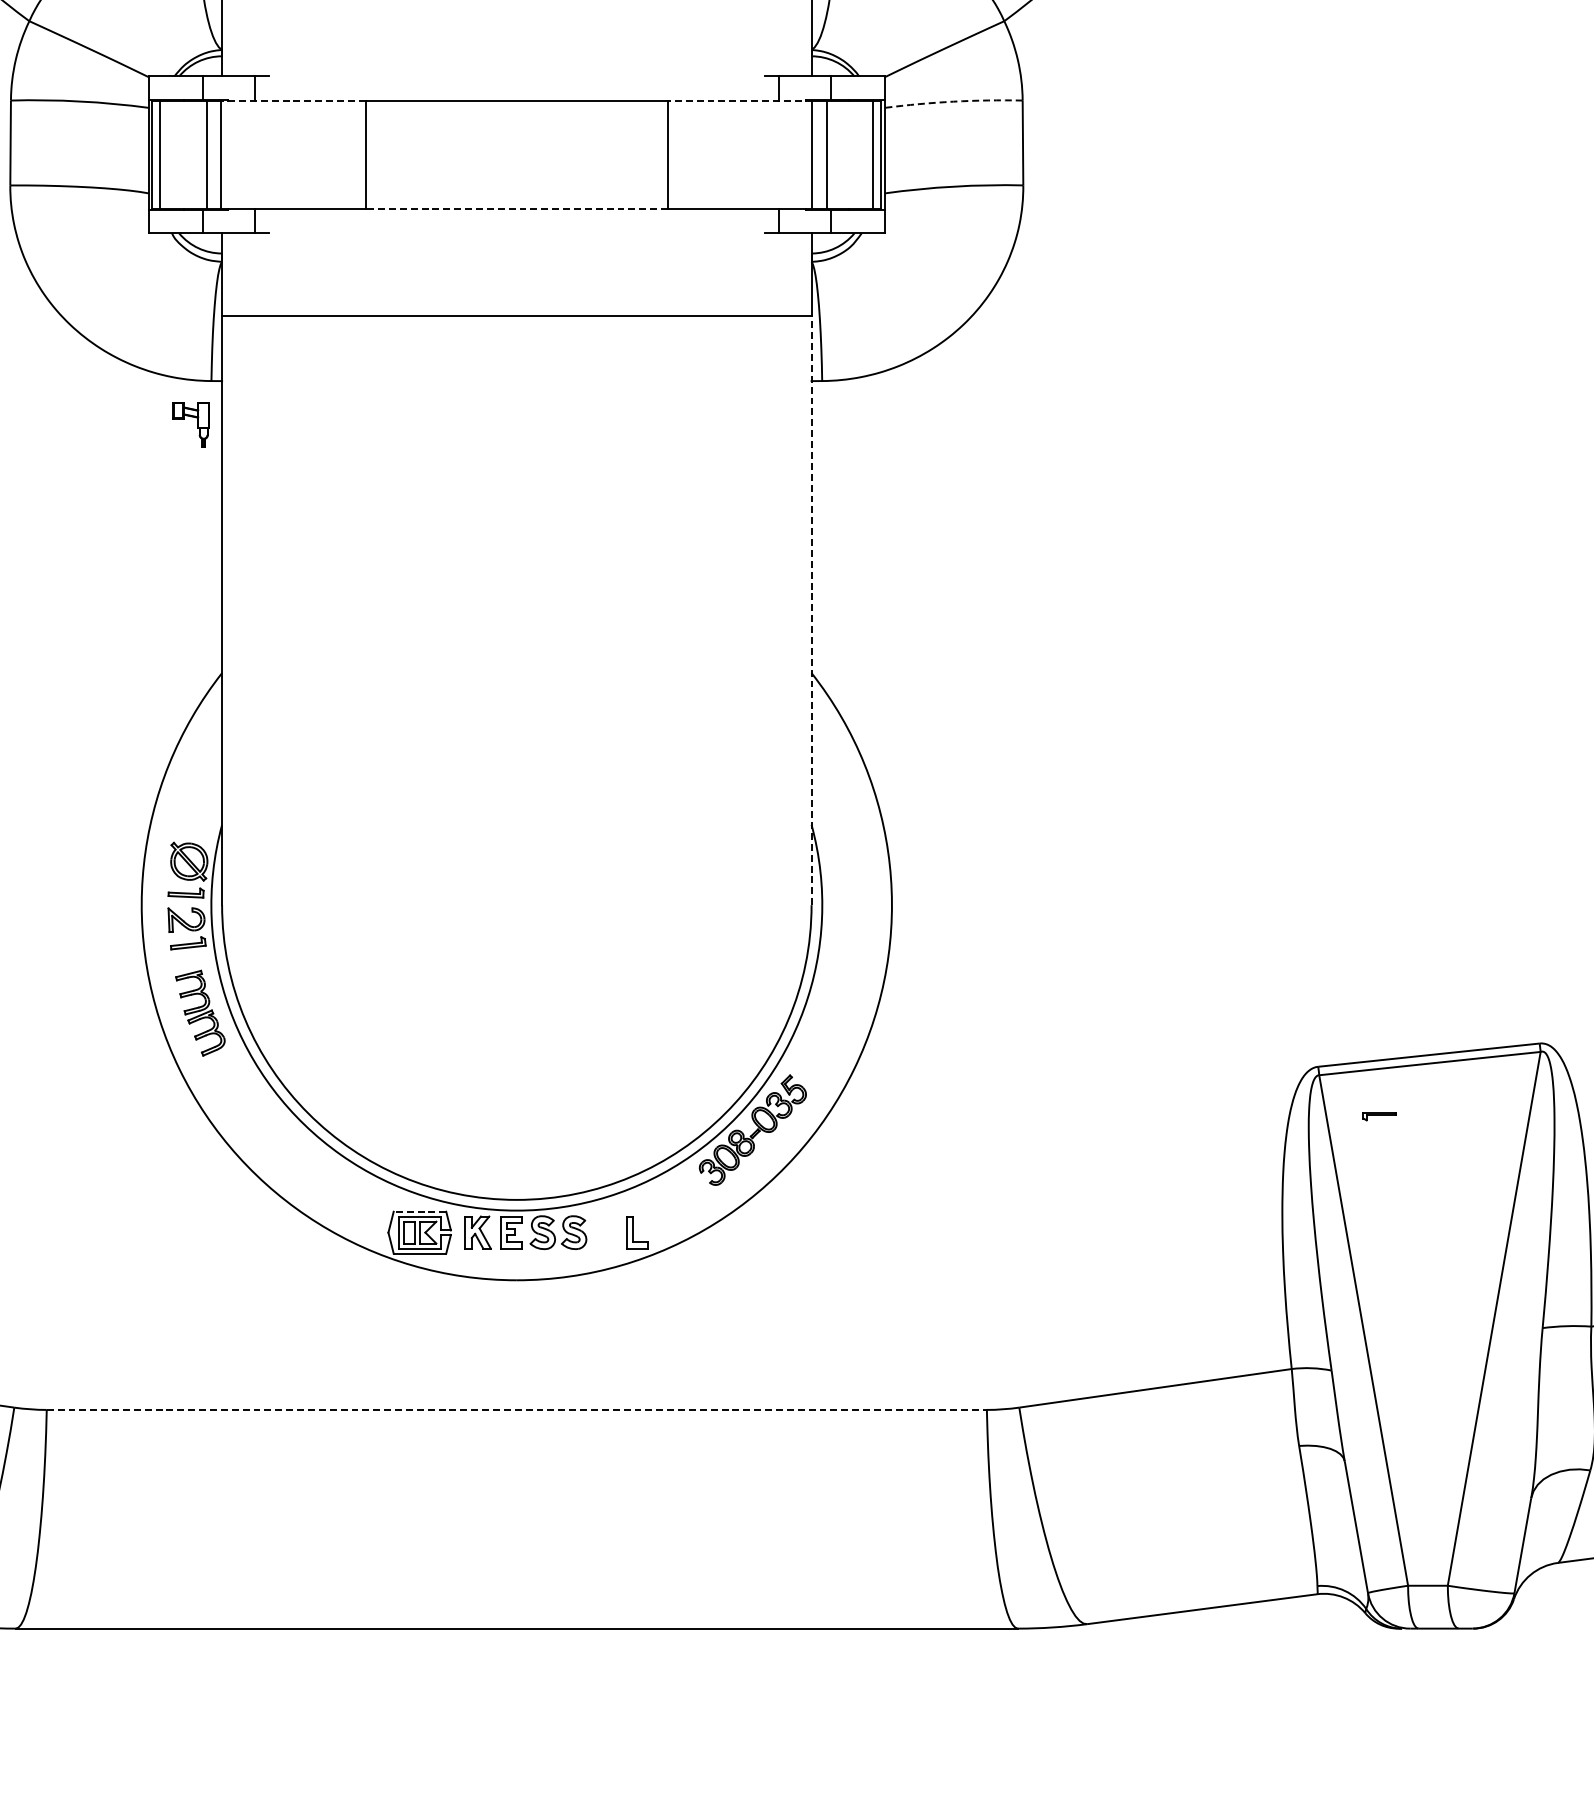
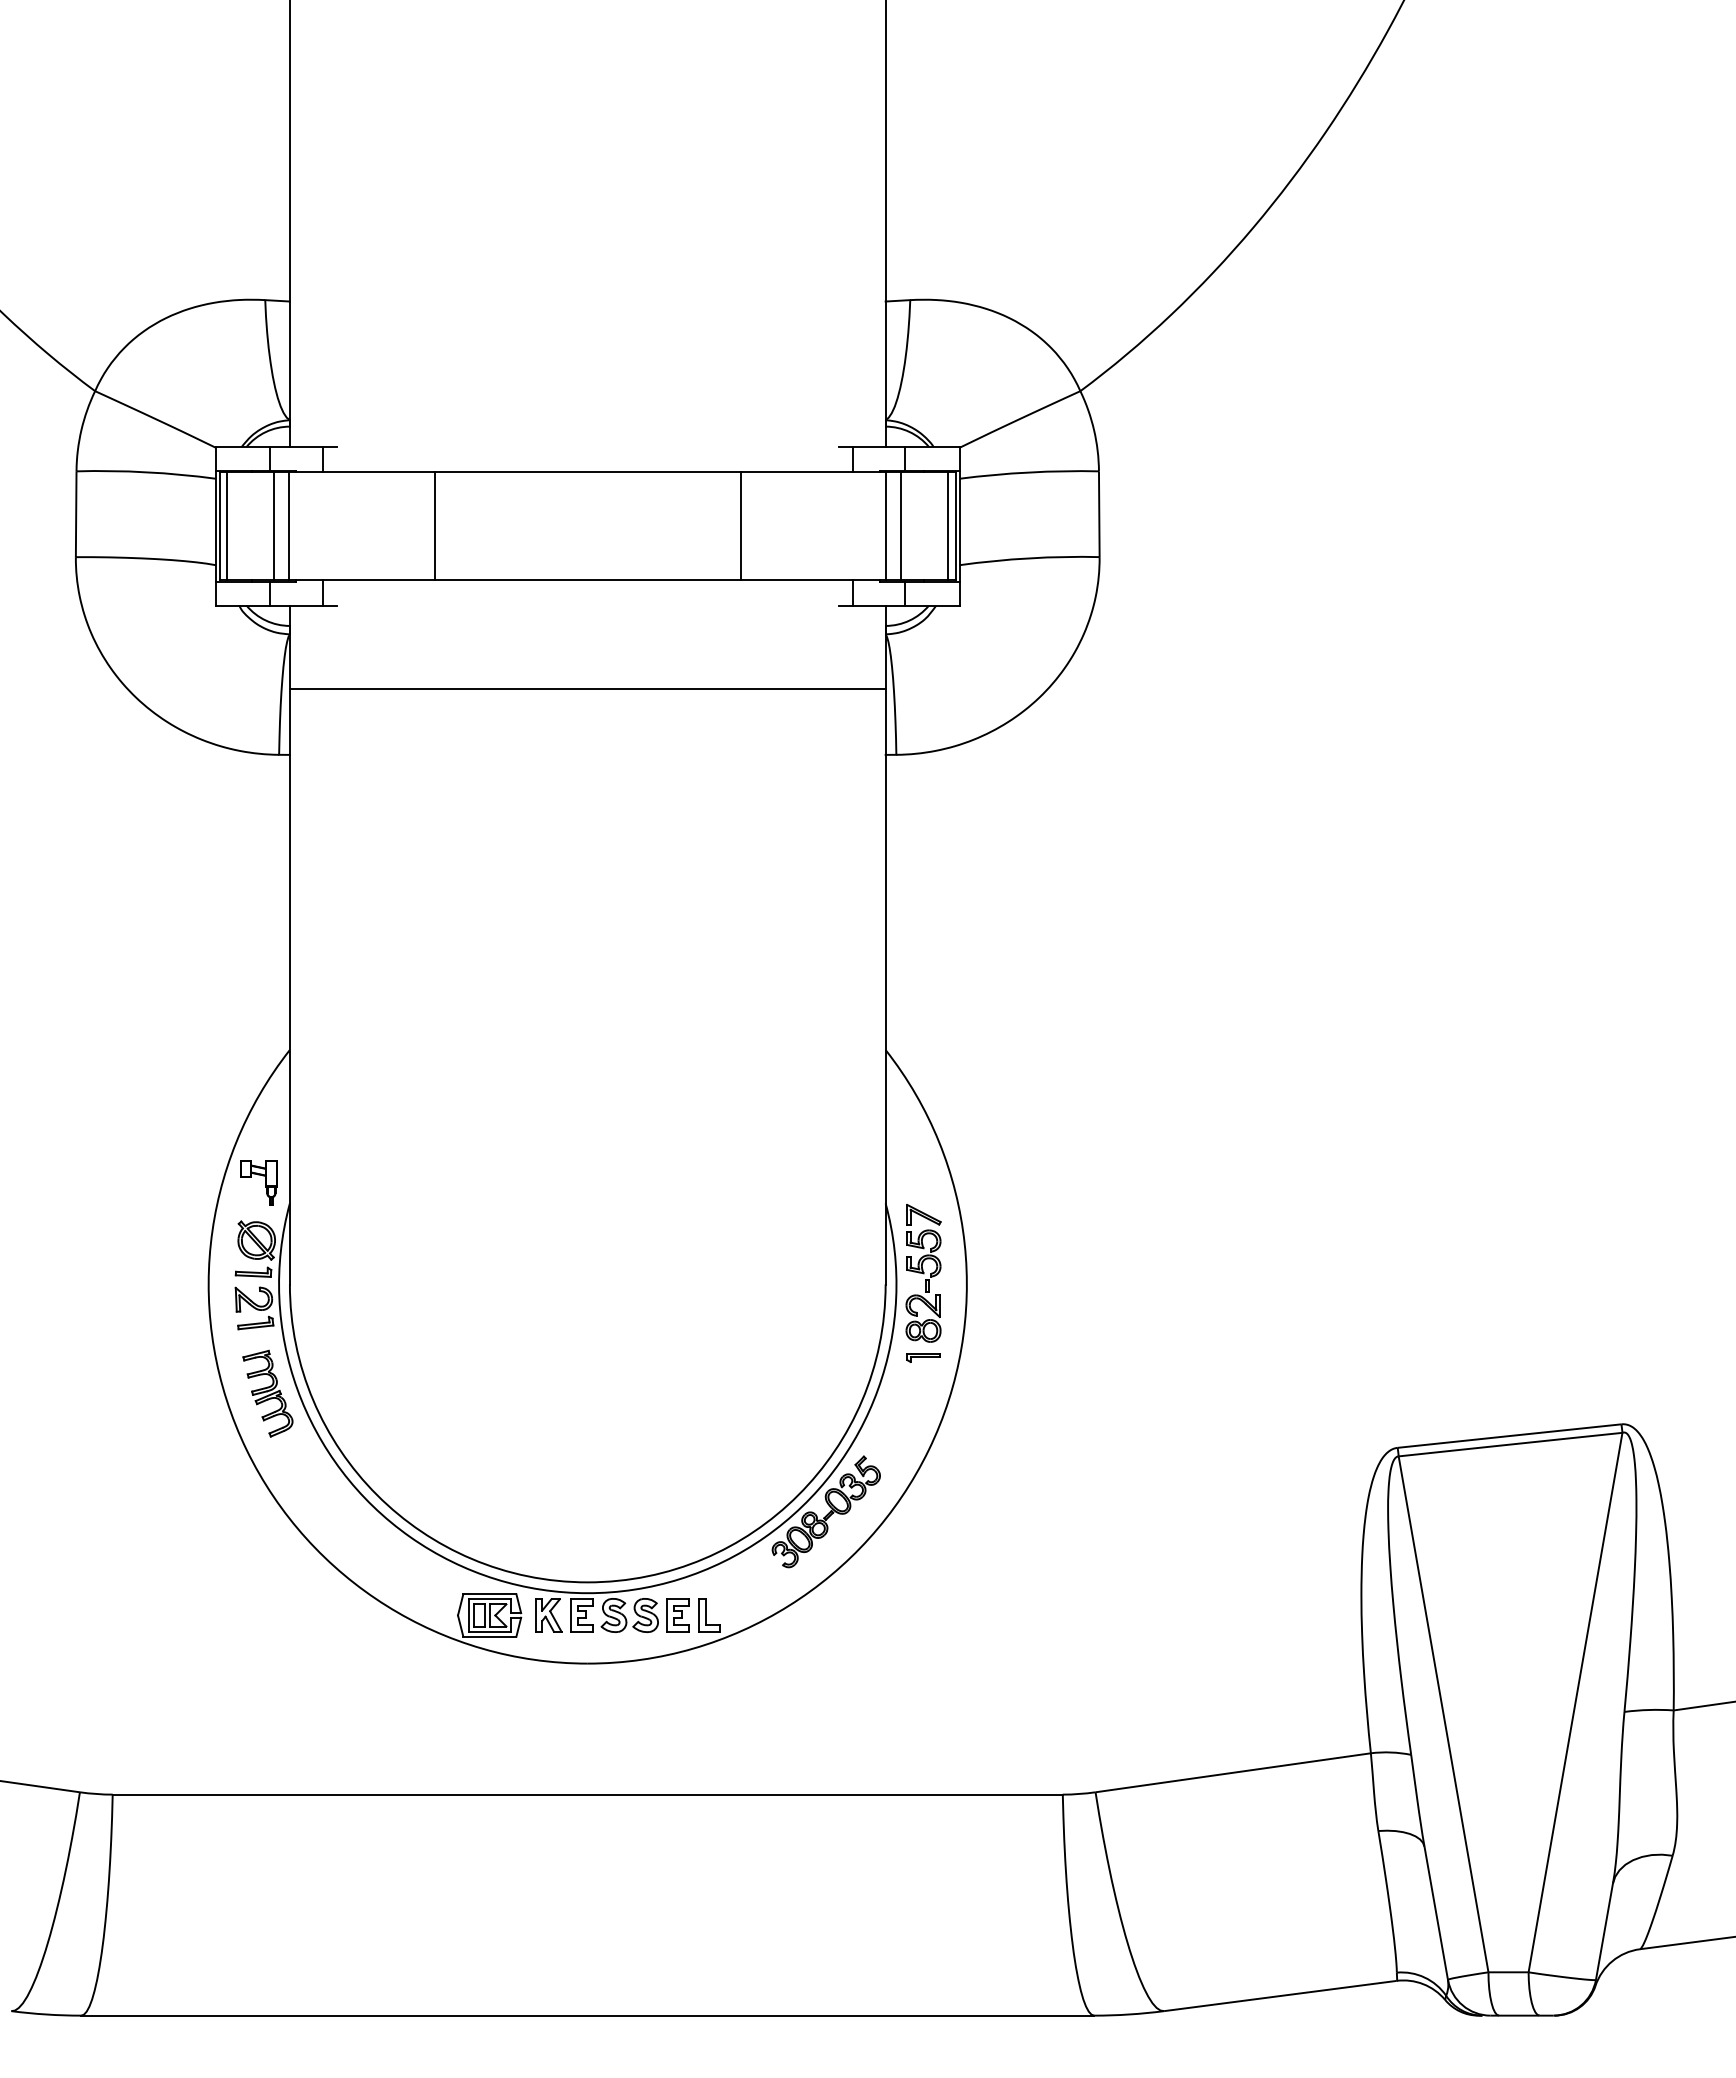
line: (292, 101) -> (361, 472), dashed -> solid
line: (740, 101) -> (813, 472), dashed -> solid
arc: (953, 101) -> (1029, 472), dashed -> solid
line: (516, 208) -> (587, 580), dashed -> solid
part: (191, 417) -> (258, 1175), moved
line: (811, 610) -> (885, 986), dashed -> solid
part: (849, 894) -> (923, 1273), added
part: (1379, 1115) -> (923, 1357), moved
line: (419, 1211) -> (489, 1594), dashed -> solid
part: (605, 1232) -> (677, 1615), added
line: (517, 1409) -> (588, 1794), dashed -> solid

